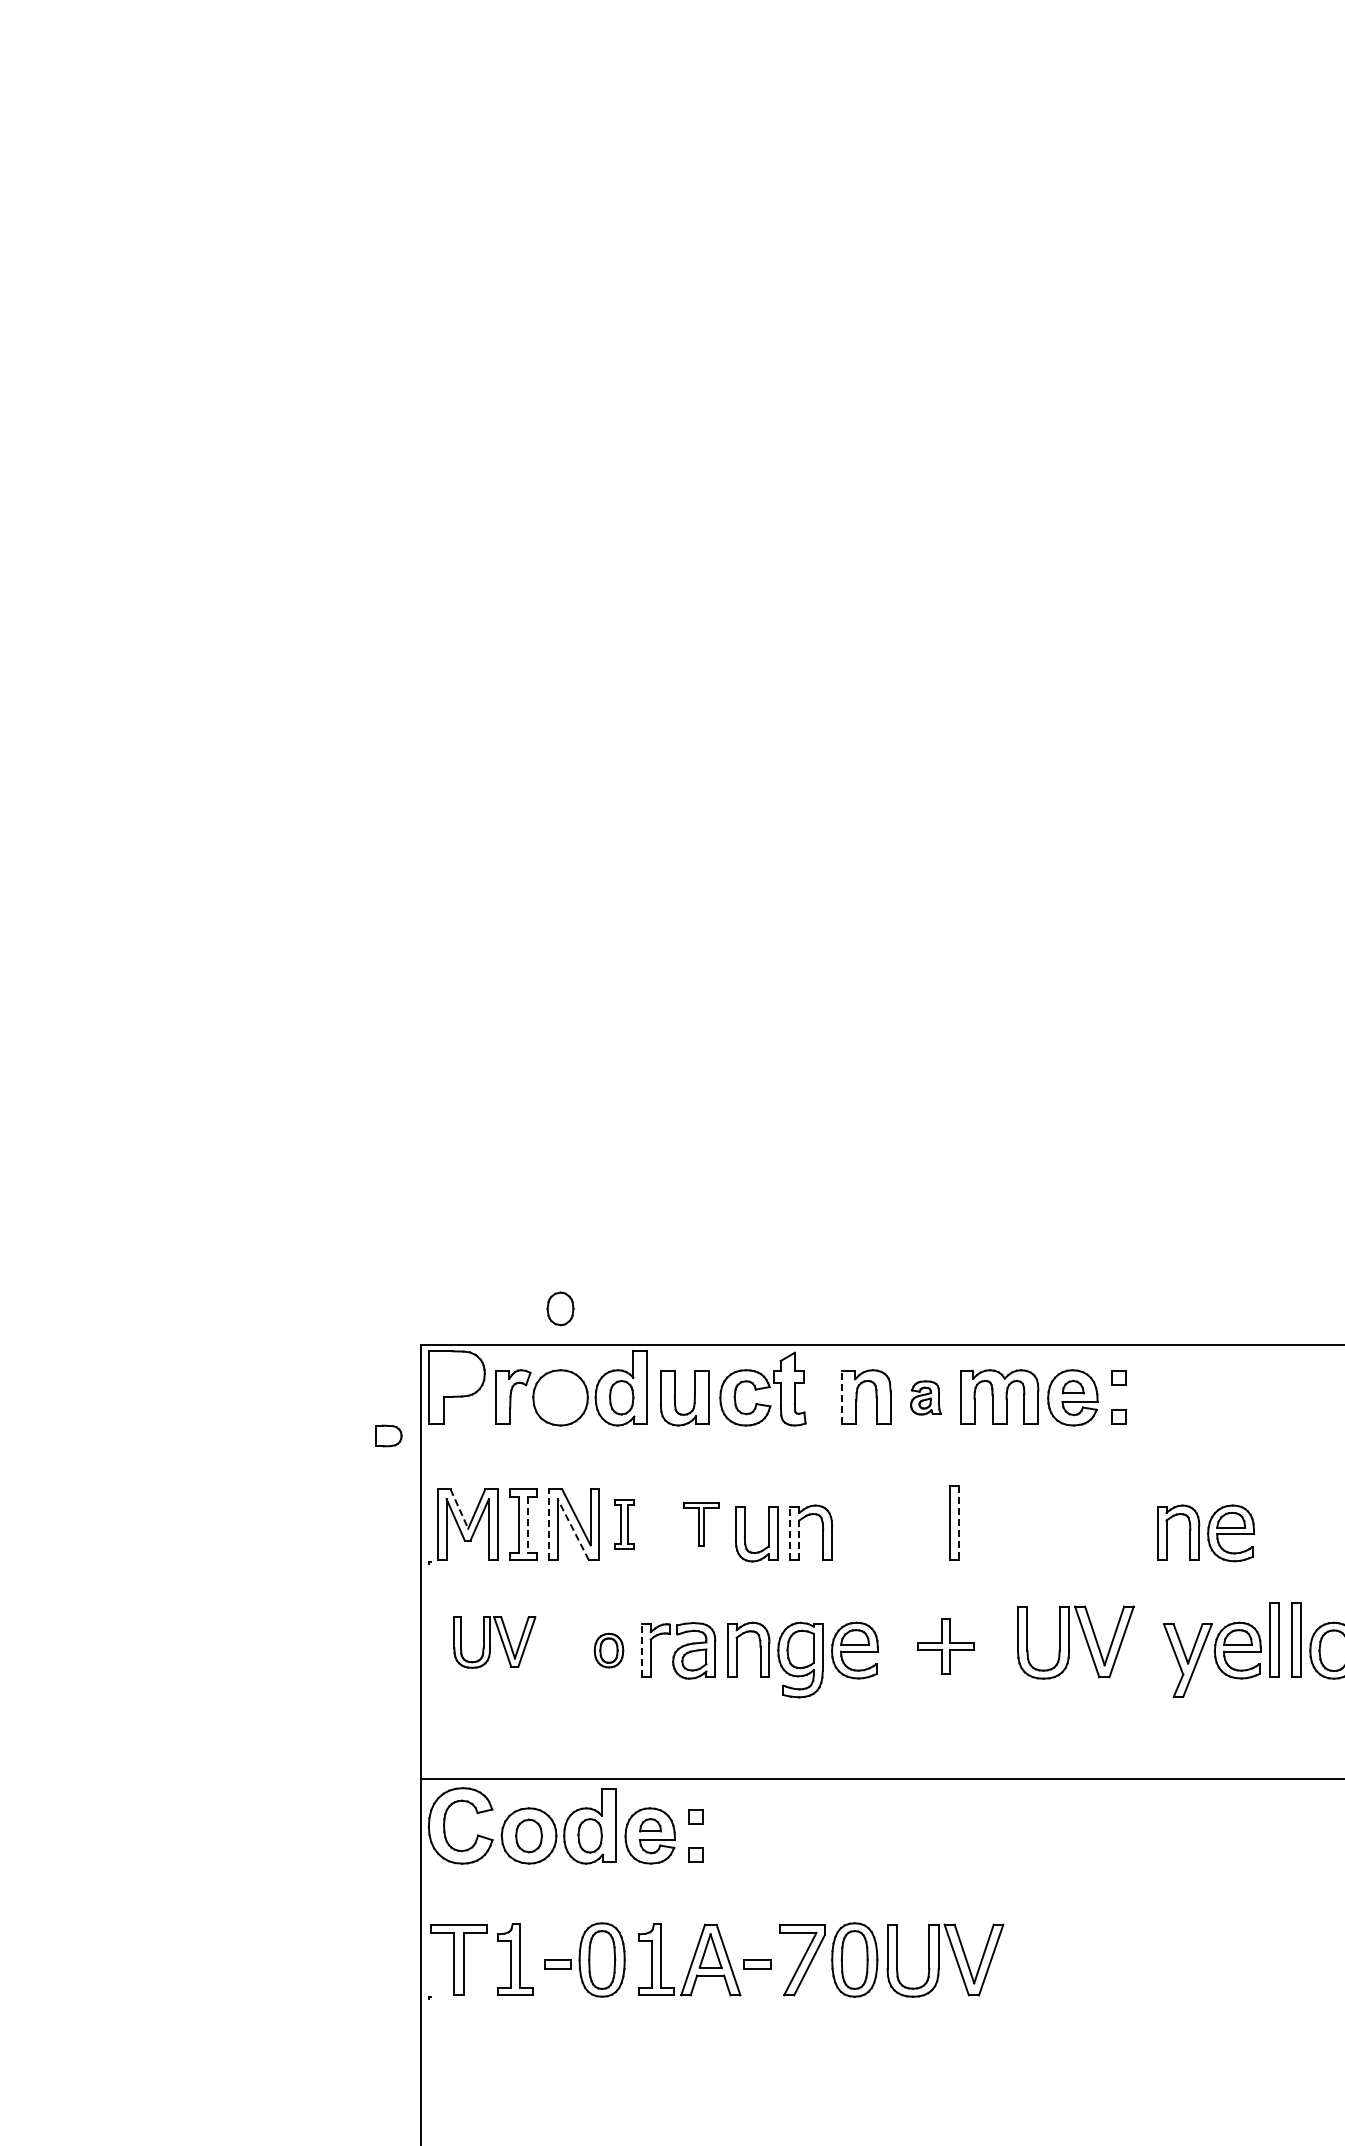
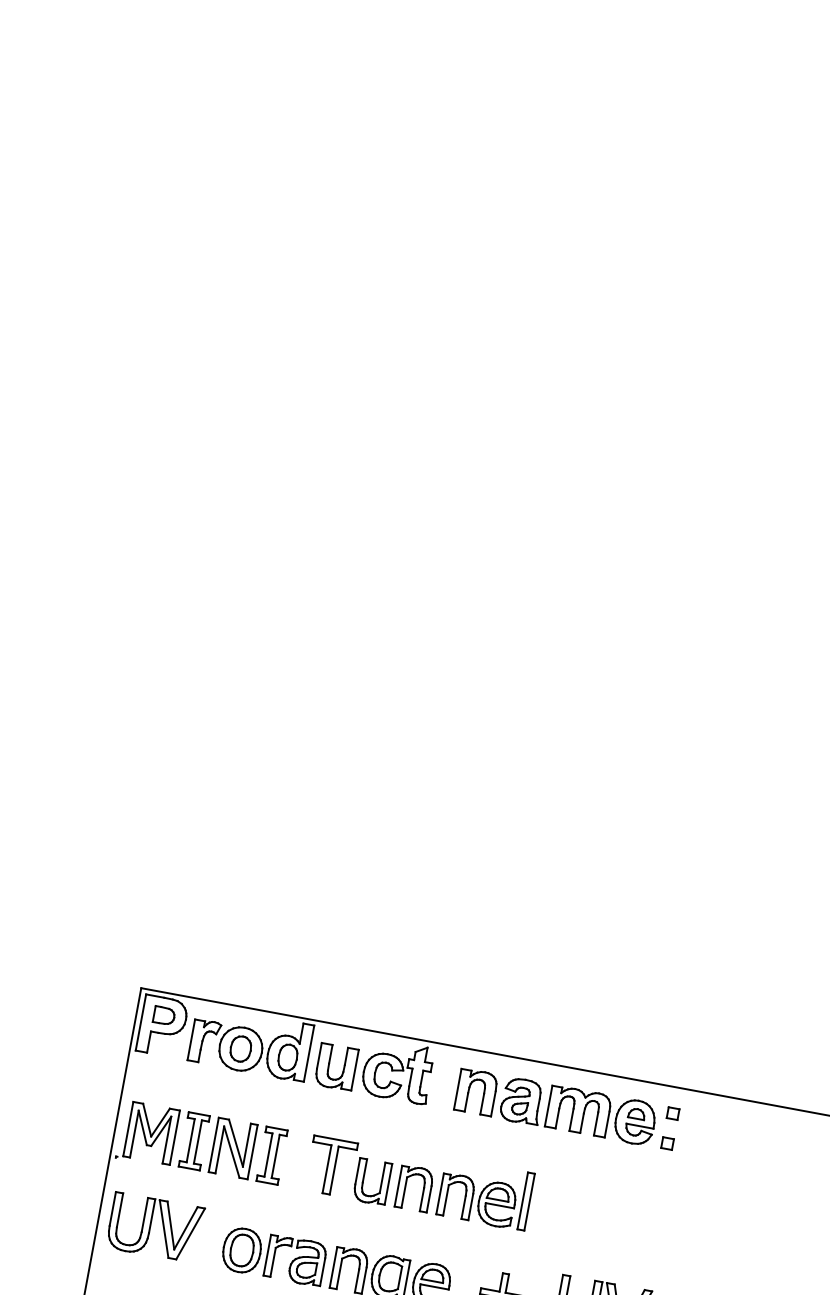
part: (560, 1308) -> (240, 1048), moved
line: (842, 1397) -> (457, 1088), dashed -> solid
part: (925, 1397) -> (521, 1100), size x1.67
part: (388, 1435) -> (164, 1015), moved
line: (459, 1509) -> (147, 1120), dashed -> solid
line: (959, 1523) -> (529, 1202), dashed -> solid
line: (548, 1524) -> (213, 1144), dashed -> solid
part: (624, 1524) -> (271, 1155), size x1.43
part: (701, 1524) -> (331, 1166), size x1.67
line: (528, 1525) -> (197, 1142), dashed -> solid
line: (573, 1529) -> (232, 1152), dashed -> solid
line: (790, 1533) -> (398, 1186), dashed -> solid
part: (1205, 1533) -> (476, 1200), moved
line: (799, 1540) -> (404, 1192), dashed -> solid
part: (494, 1642) -> (155, 1227), size x1.43
part: (608, 1650) -> (241, 1250), size x1.67
line: (641, 1650) -> (267, 1254), dashed -> solid

